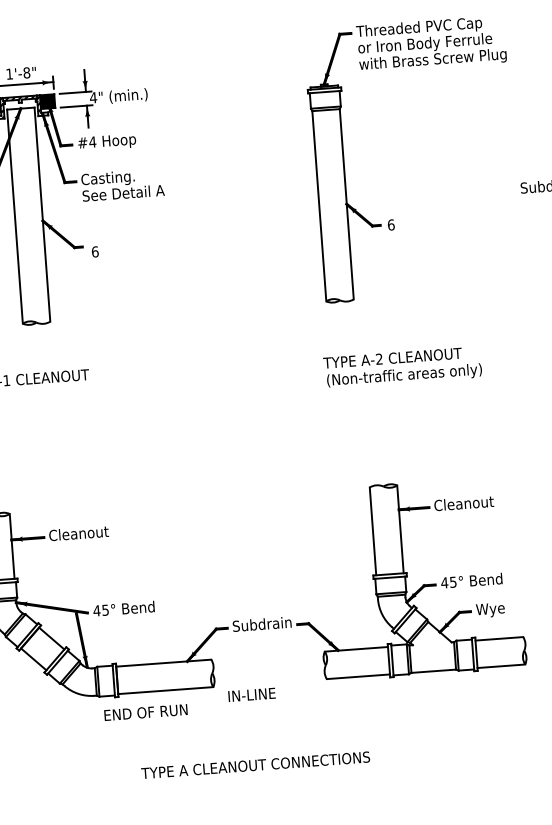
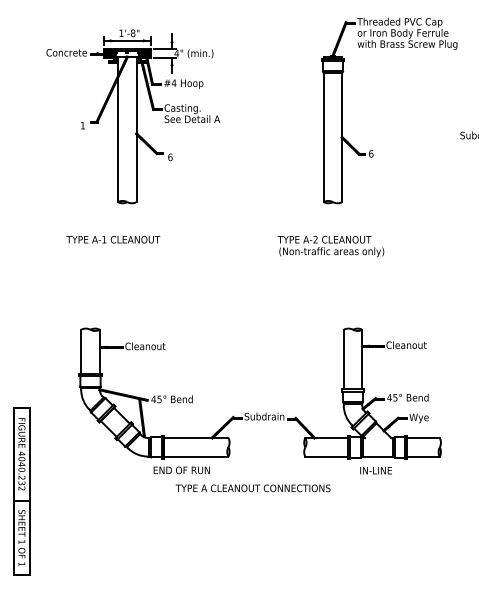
text: (402, 367) -> (330, 246), moved
text: (251, 694) -> (375, 470), moved
text: (254, 765) -> (252, 488), moved

